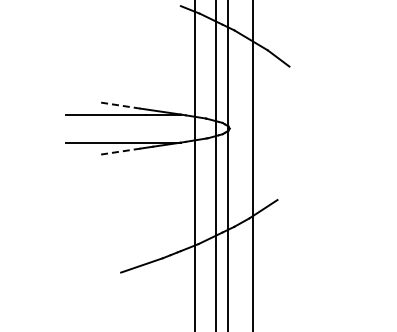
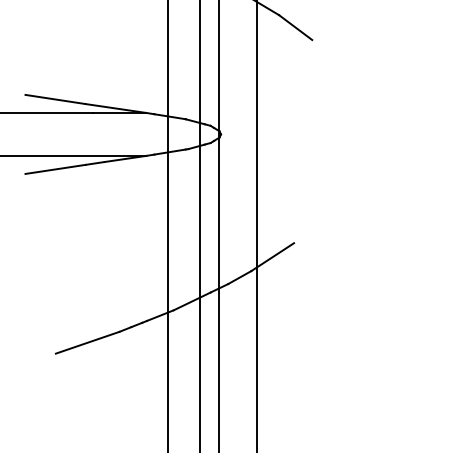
line: (120, 105) -> (54, 99), dashed -> solid
line: (120, 151) -> (54, 169), dashed -> solid

